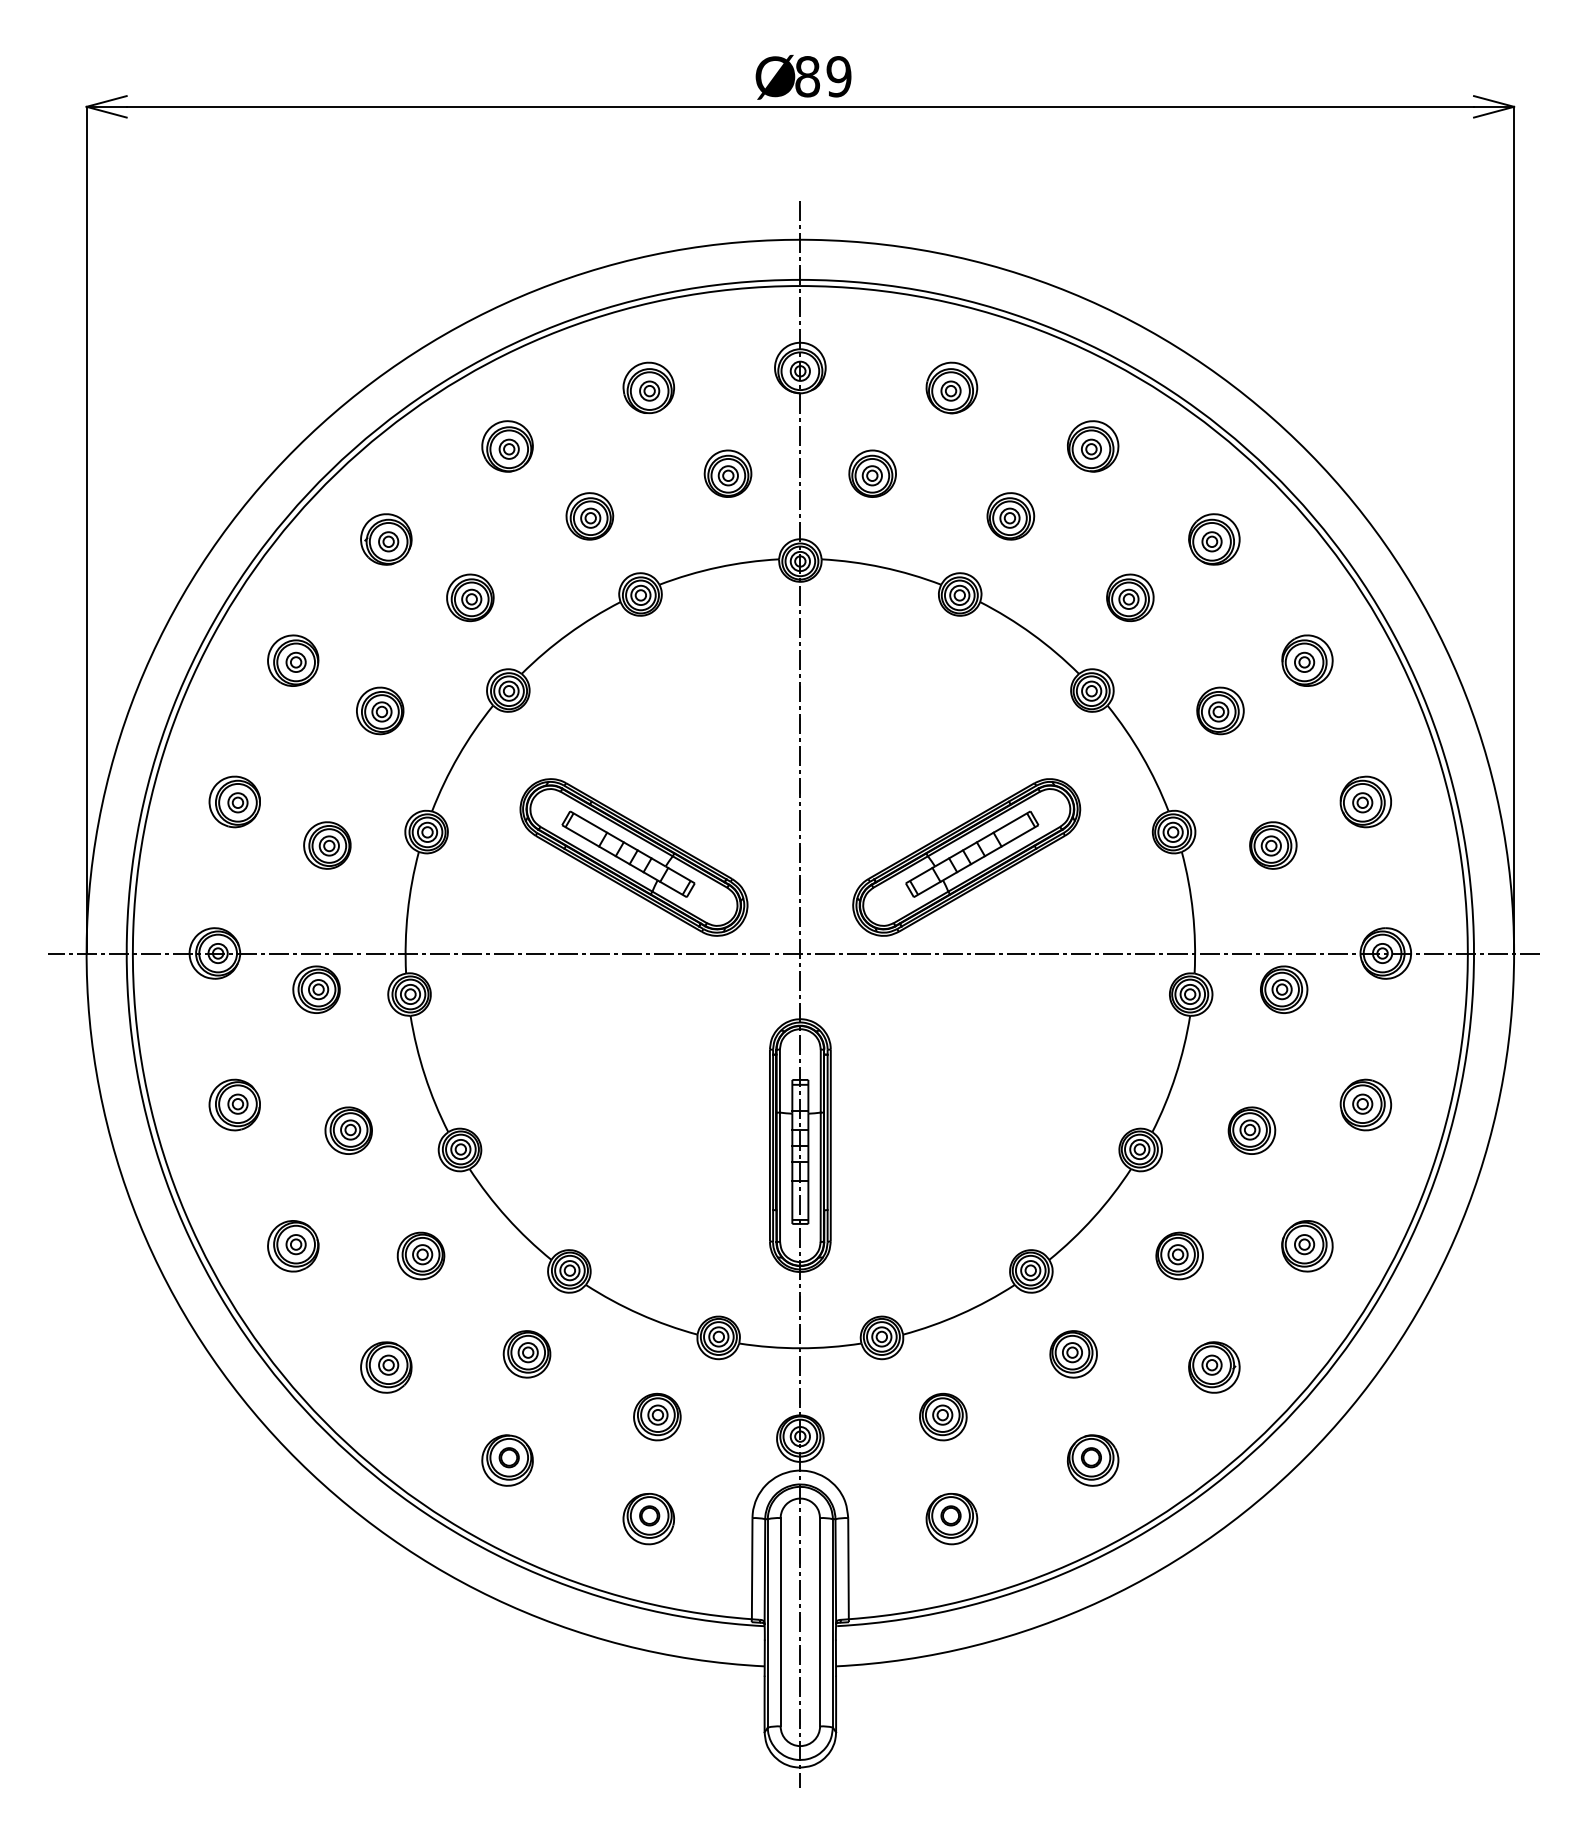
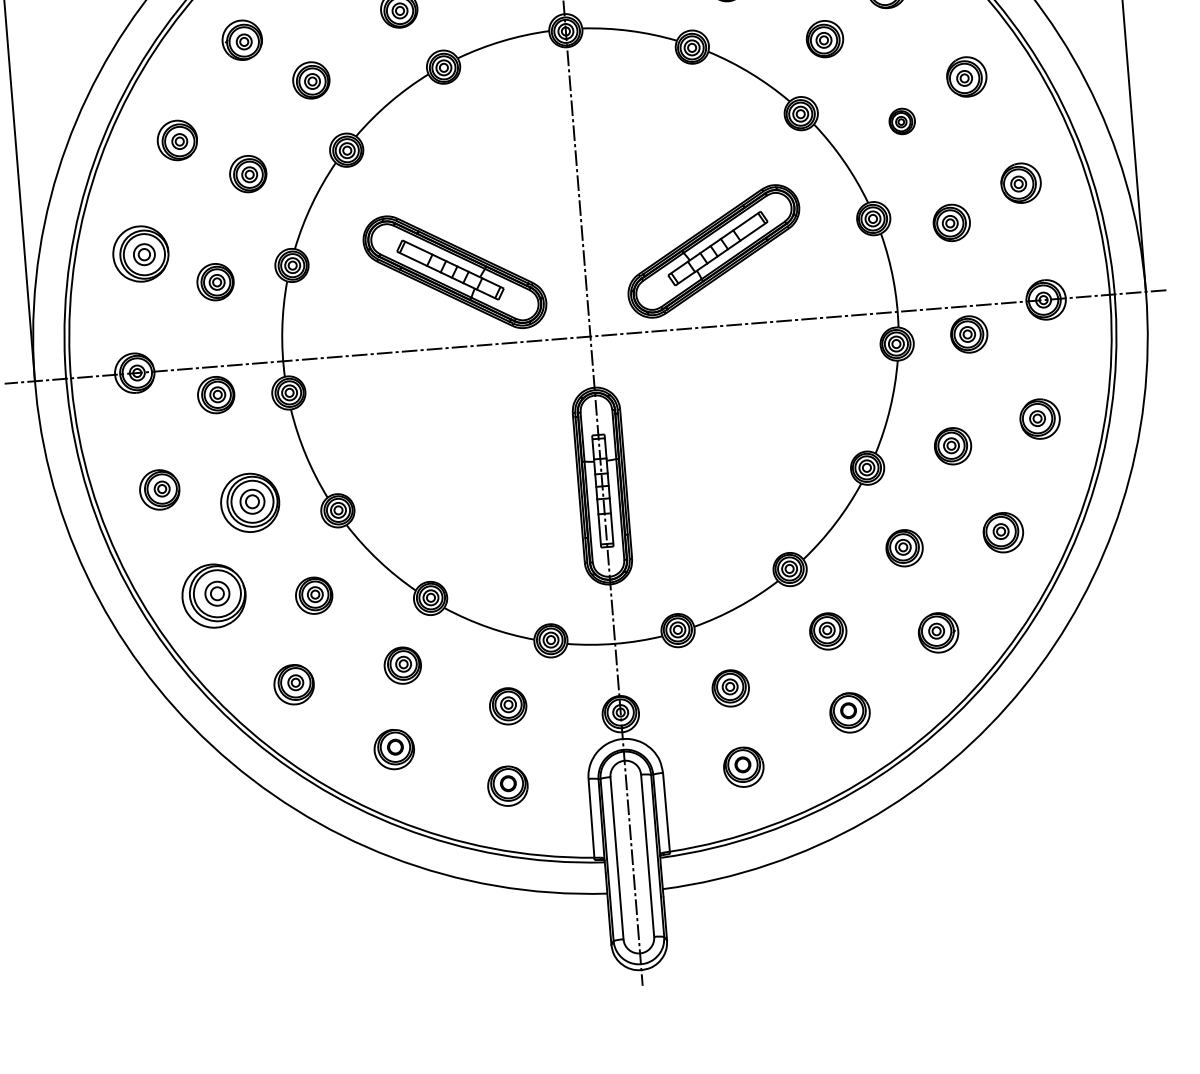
part: (1220, 710) -> (902, 121), size x0.7
part: (234, 801) -> (140, 253), size x1.4
part: (348, 1130) -> (249, 502), size x1.6
part: (293, 1246) -> (214, 596), size x1.6

